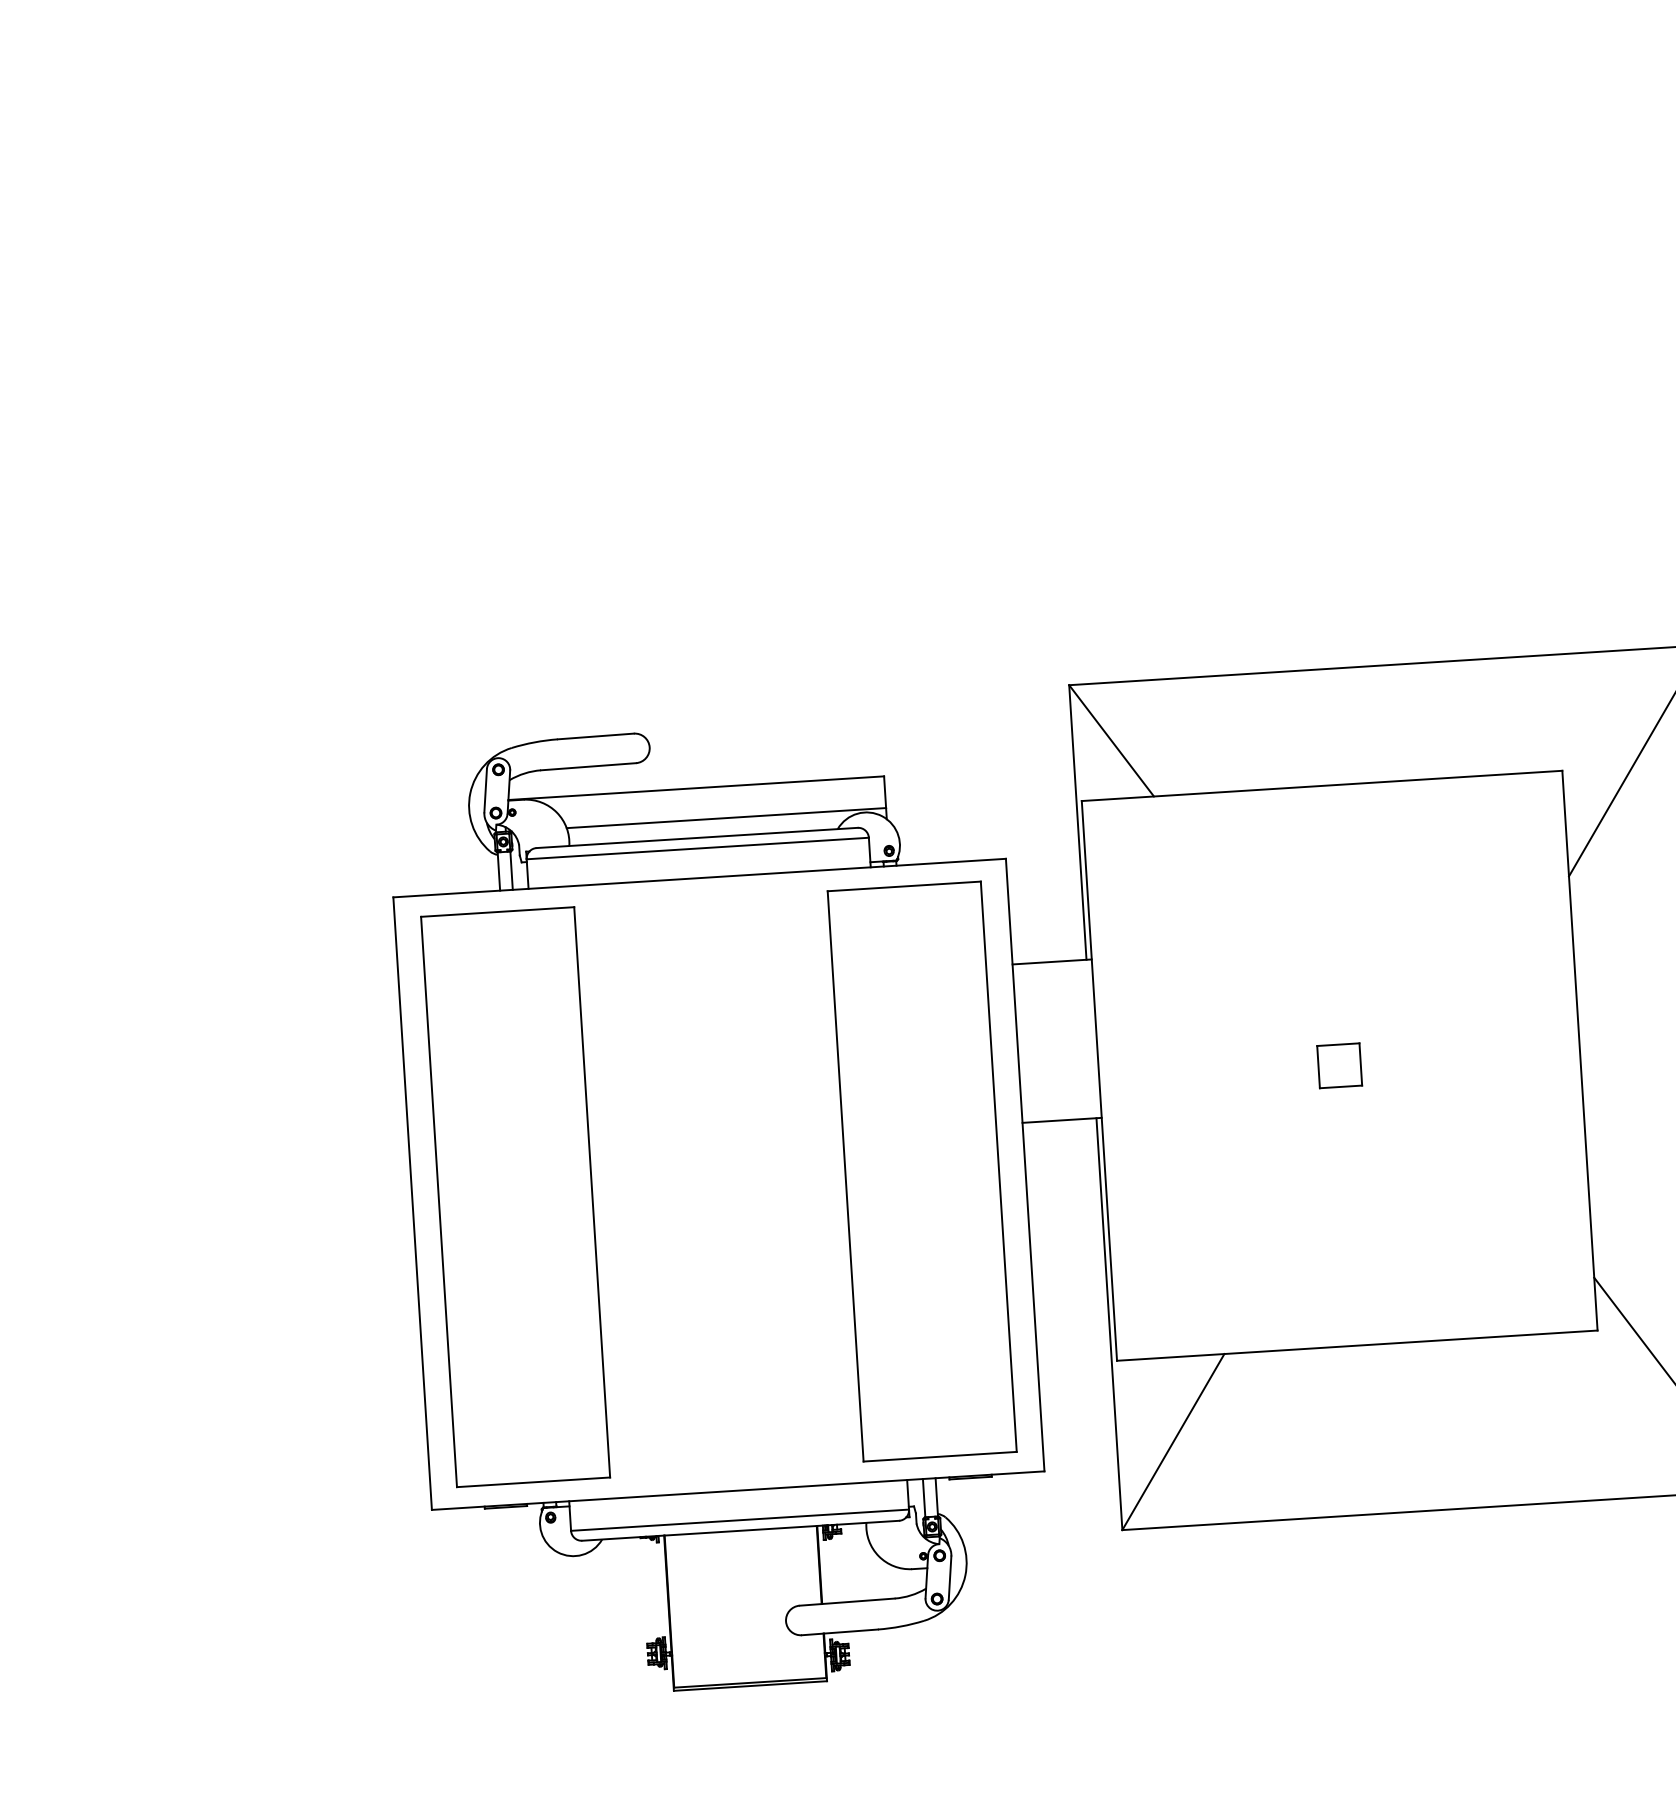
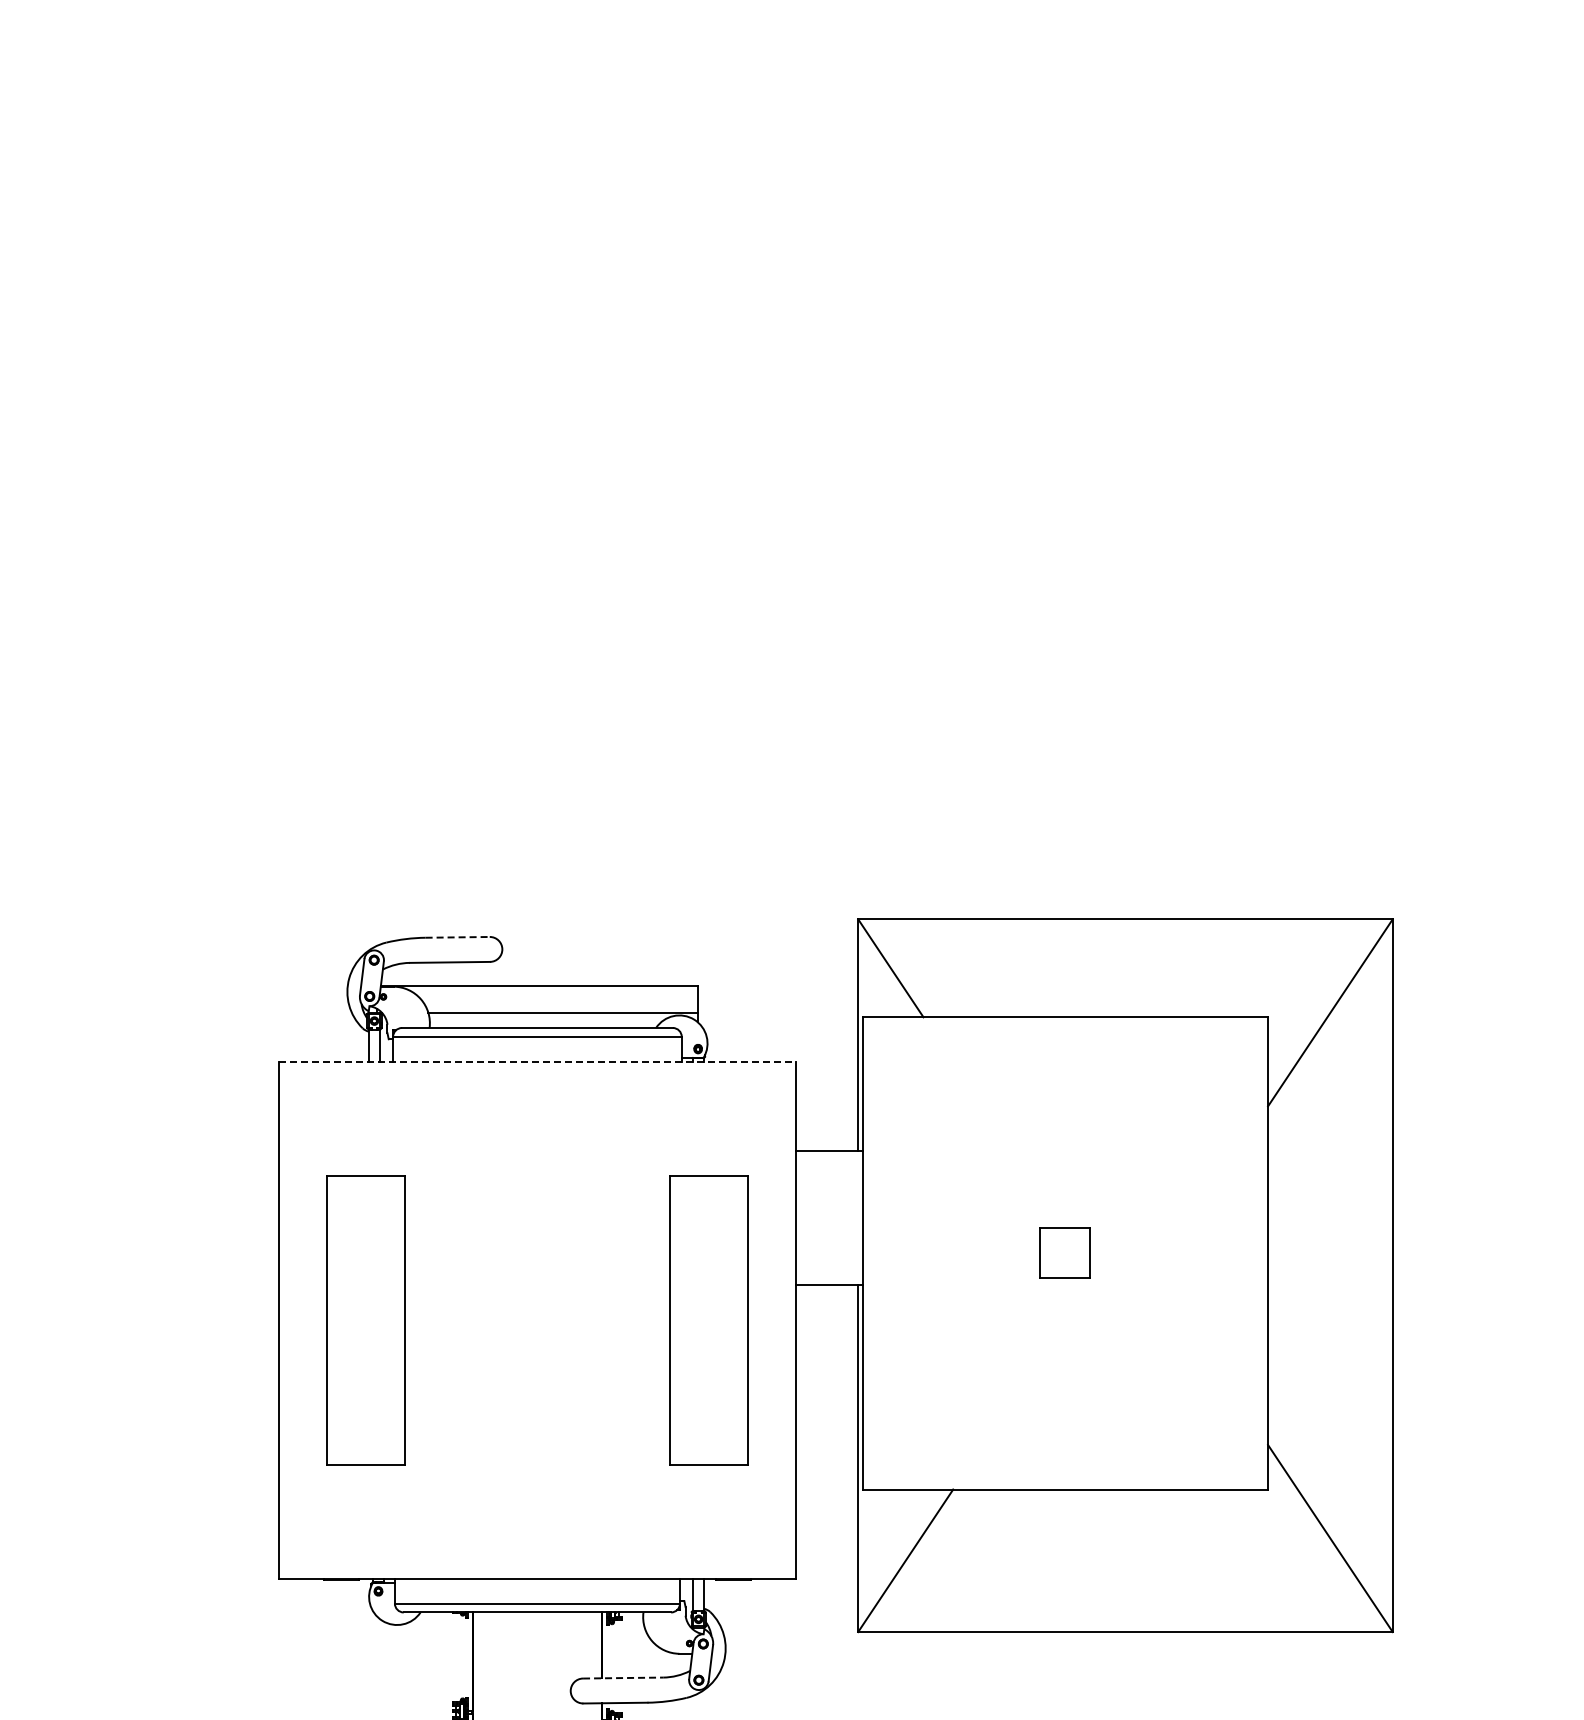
line: (596, 736) -> (458, 937), solid -> dashed
line: (699, 877) -> (537, 1061), solid -> dashed
part: (1339, 1065) -> (1065, 1253), size x1.4
part: (921, 1171) -> (708, 1320), size x0.6
part: (515, 1197) -> (365, 1320), size x0.6
line: (847, 1602) -> (623, 1678), solid -> dashed

